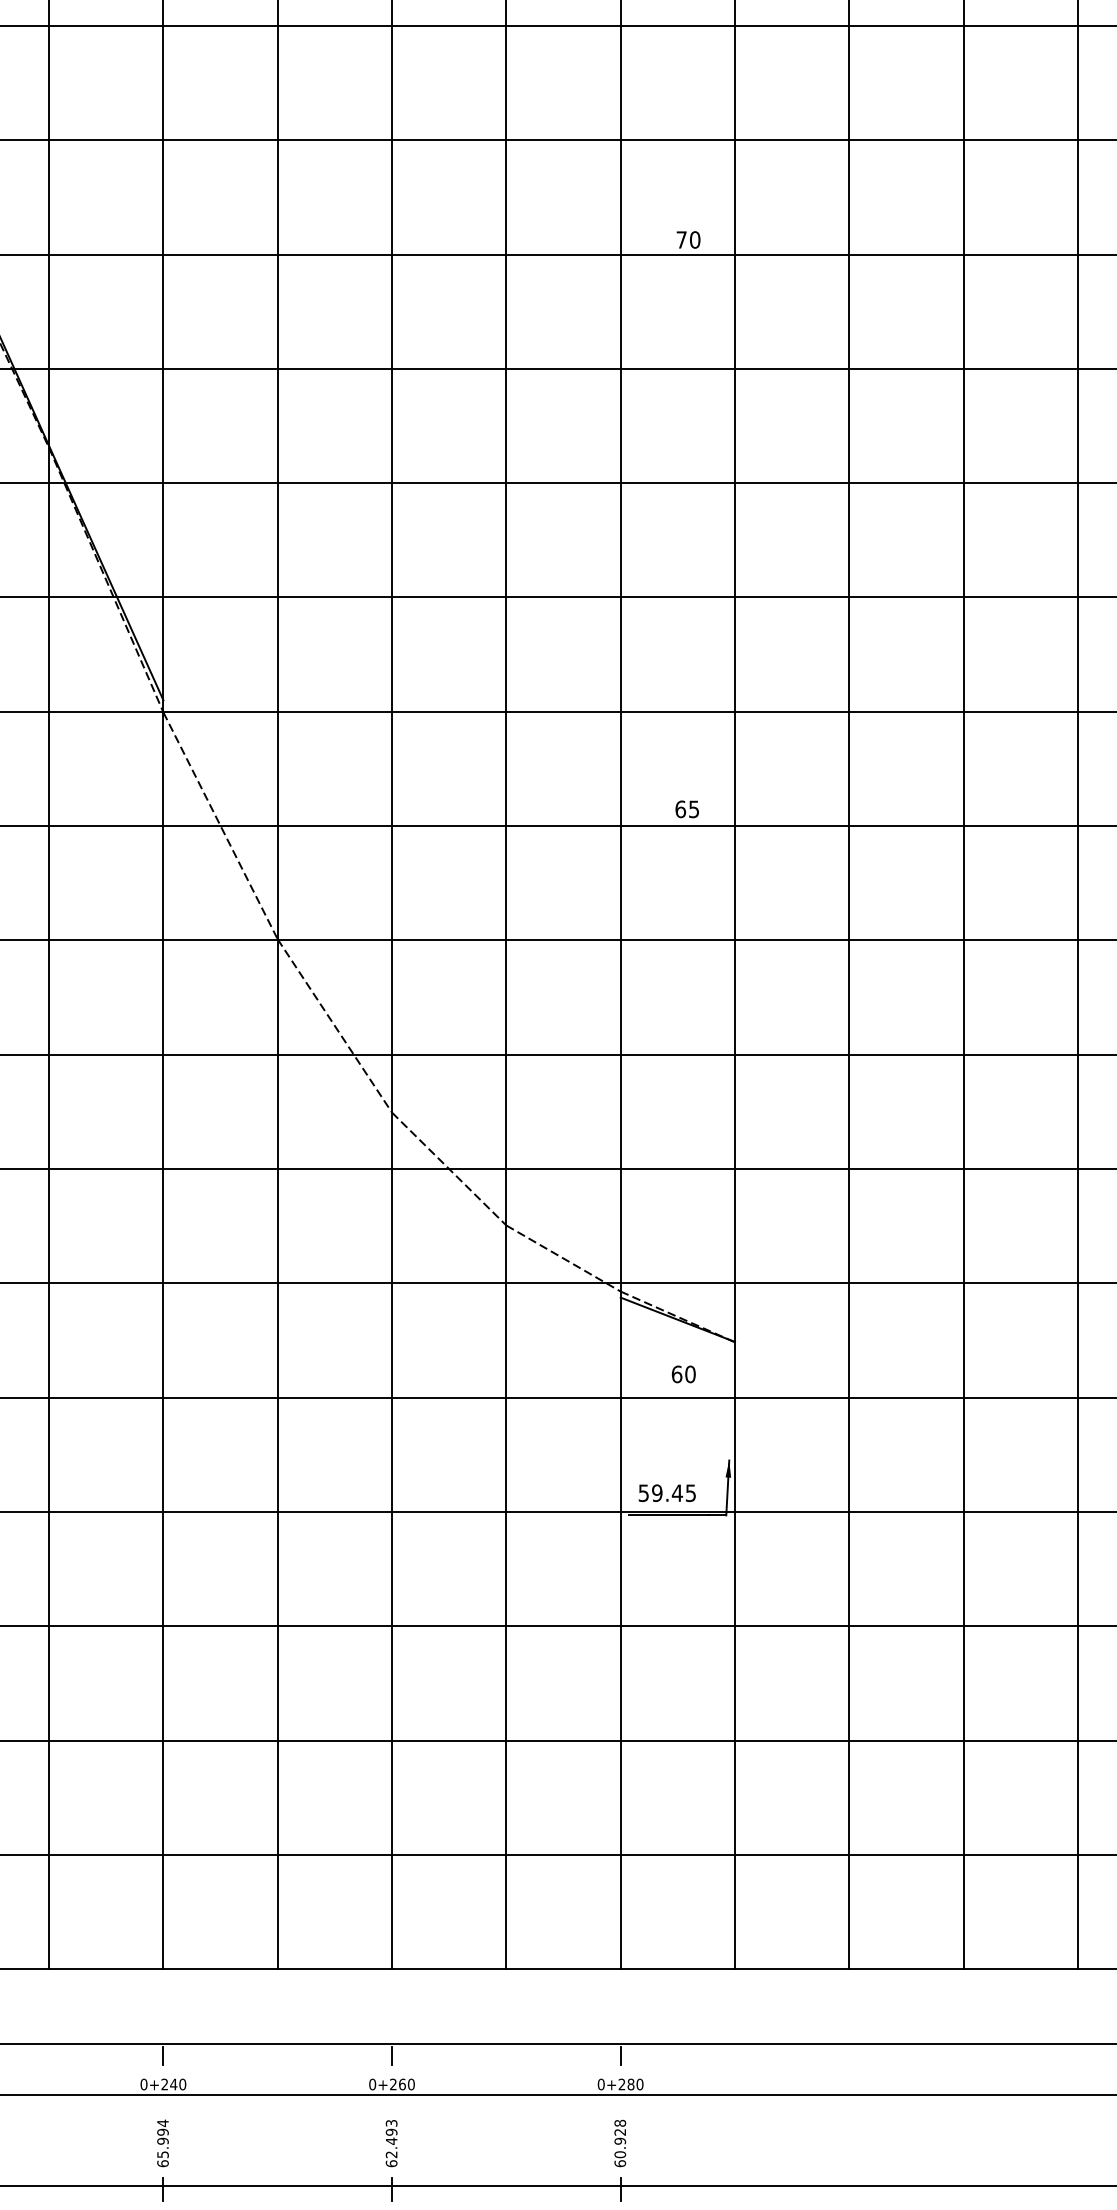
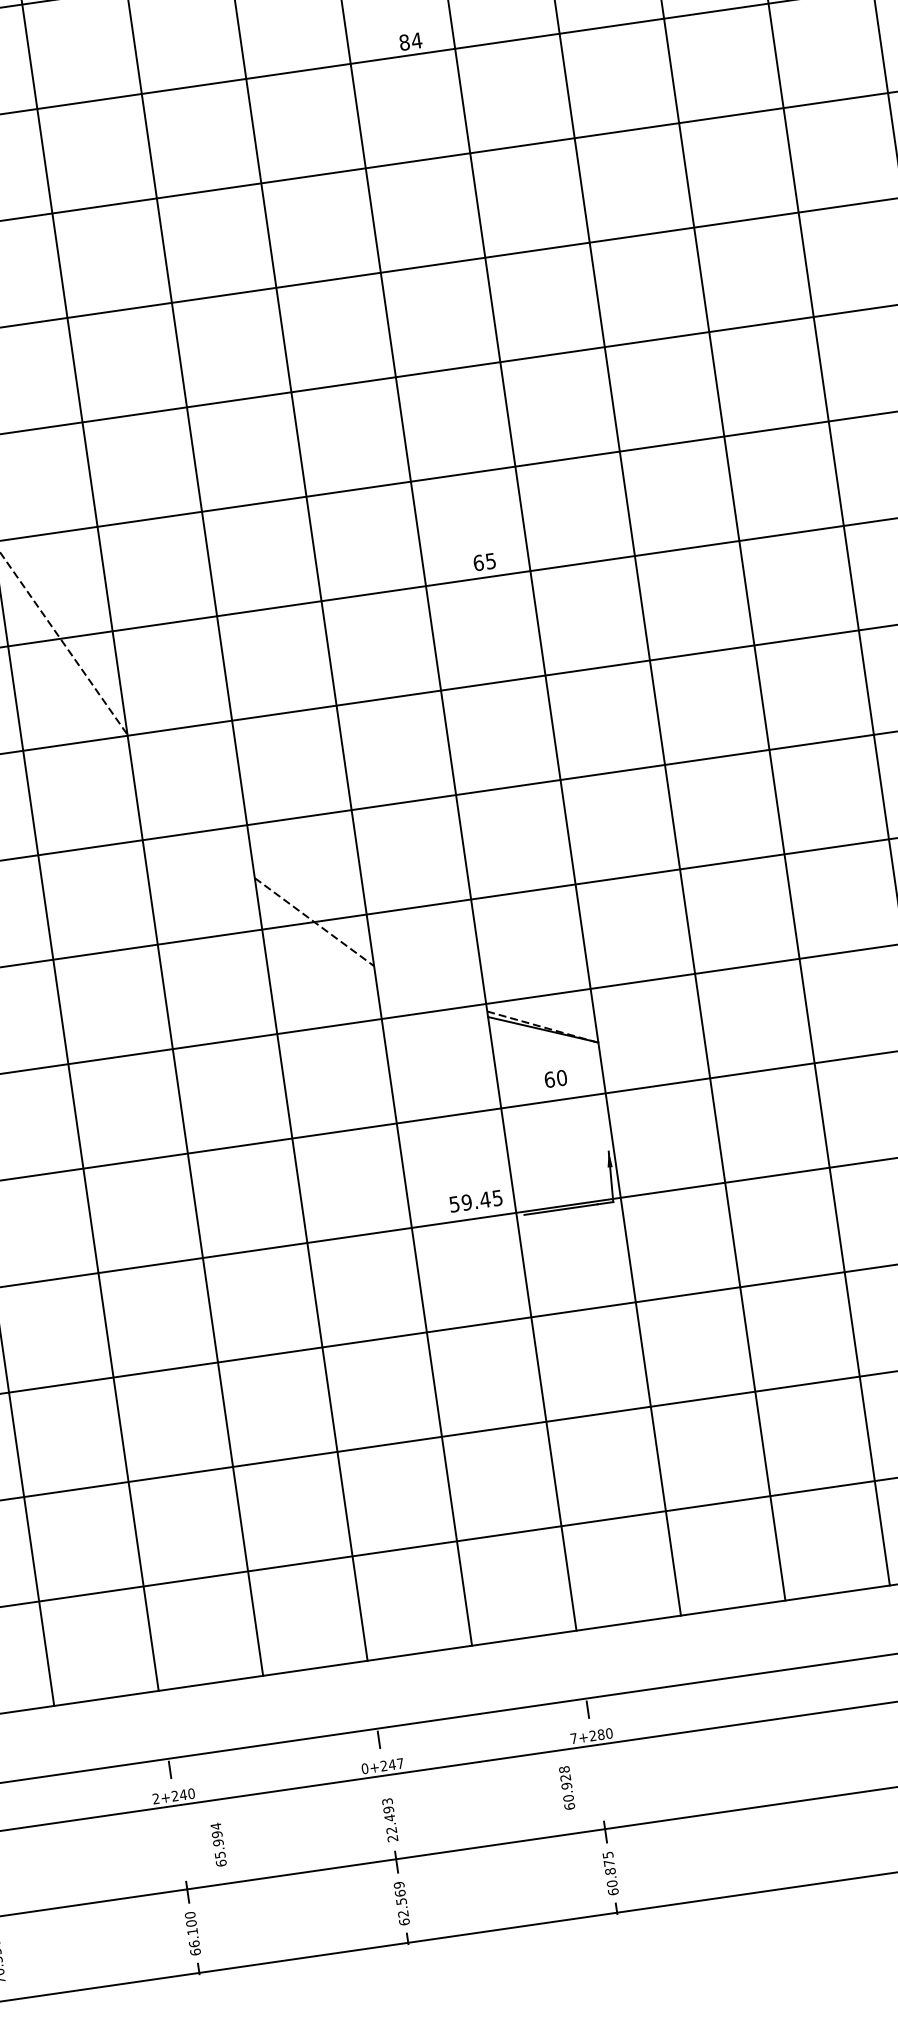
text: (688, 239) -> (410, 41), 70 -> 84
line: (334, 1025) -> (190, 806), removed
line: (563, 1258) -> (430, 988), removed
text: (666, 1493) -> (475, 1201), moved
text: (143, 2084) -> (155, 1798), 0+240 -> 2+240
text: (406, 2084) -> (395, 1764), 0+260 -> 0+247
text: (600, 2084) -> (573, 1738), 0+280 -> 7+280
text: (162, 2143) -> (218, 1844), moved
text: (620, 2143) -> (567, 1788), moved
text: (391, 2163) -> (392, 1838), 62.493 -> 22.493

